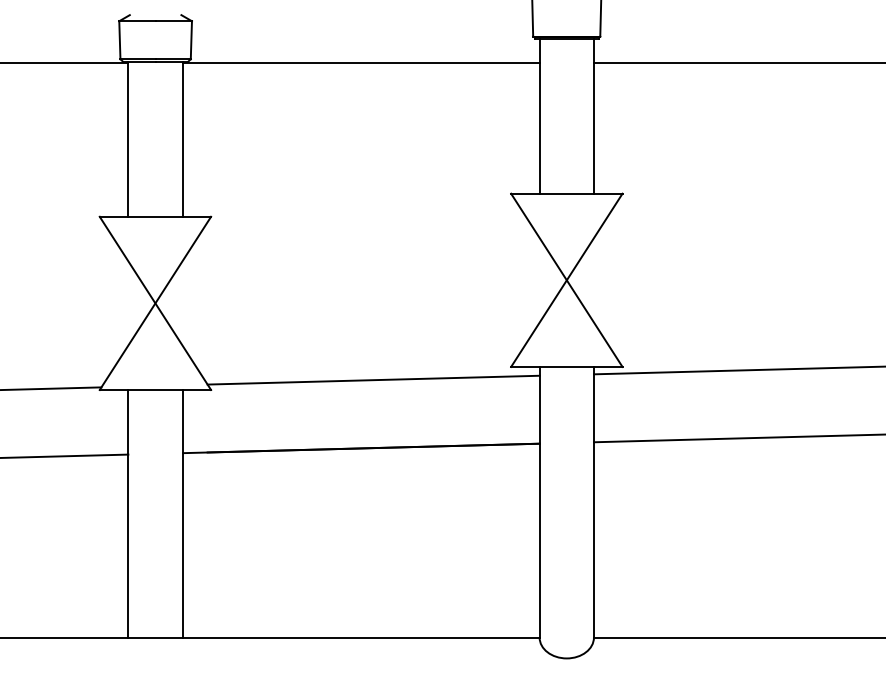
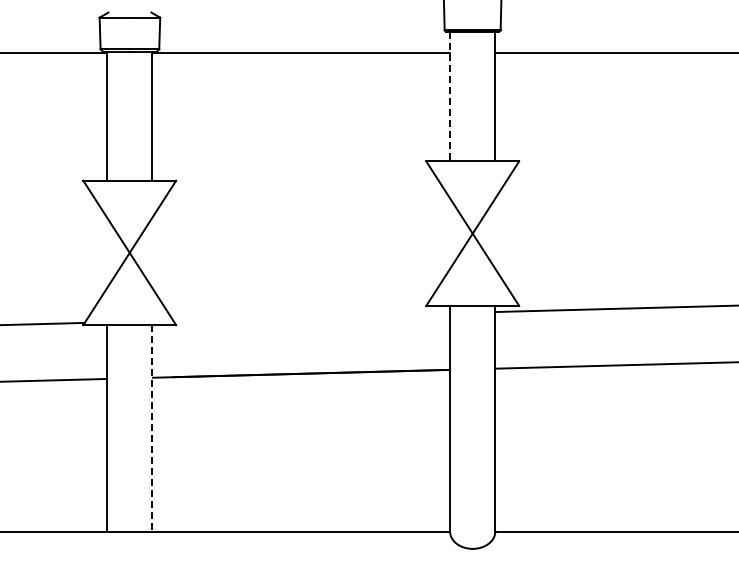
line: (540, 115) -> (450, 96), solid -> dashed
line: (373, 379) -> (311, 316), removed
line: (182, 514) -> (152, 428), solid -> dashed

